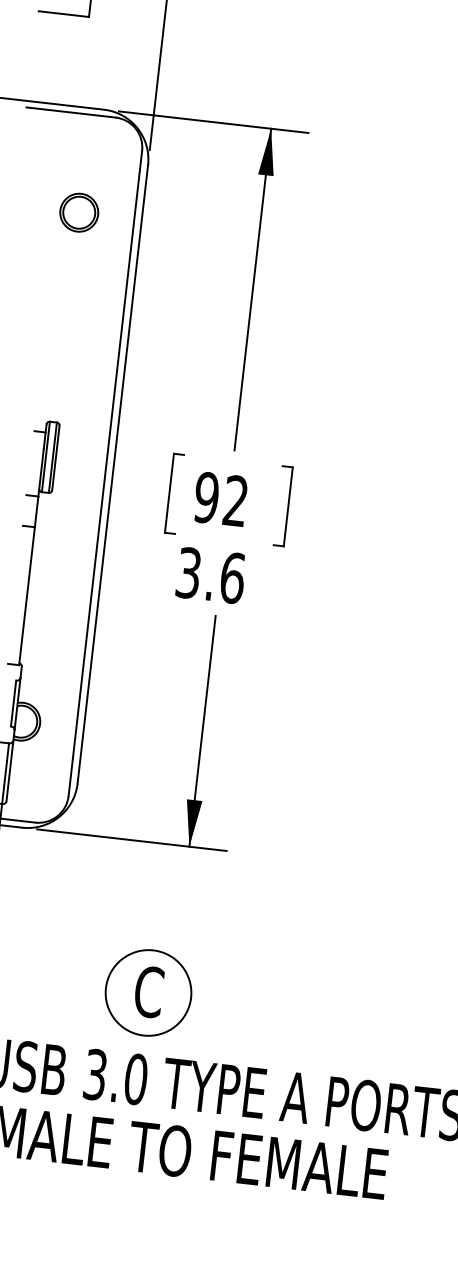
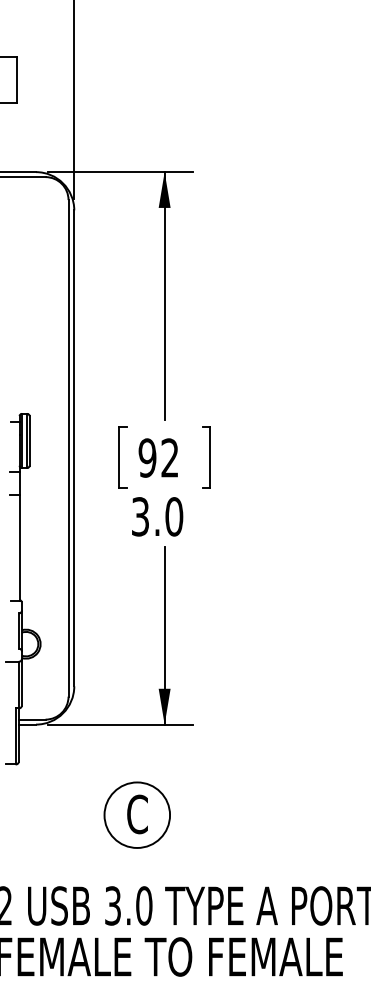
part: (78, 212) -> (25, 252), removed
text: (232, 577) -> (174, 516), 3.6 -> 3.0
part: (147, 991) -> (136, 814), moved

